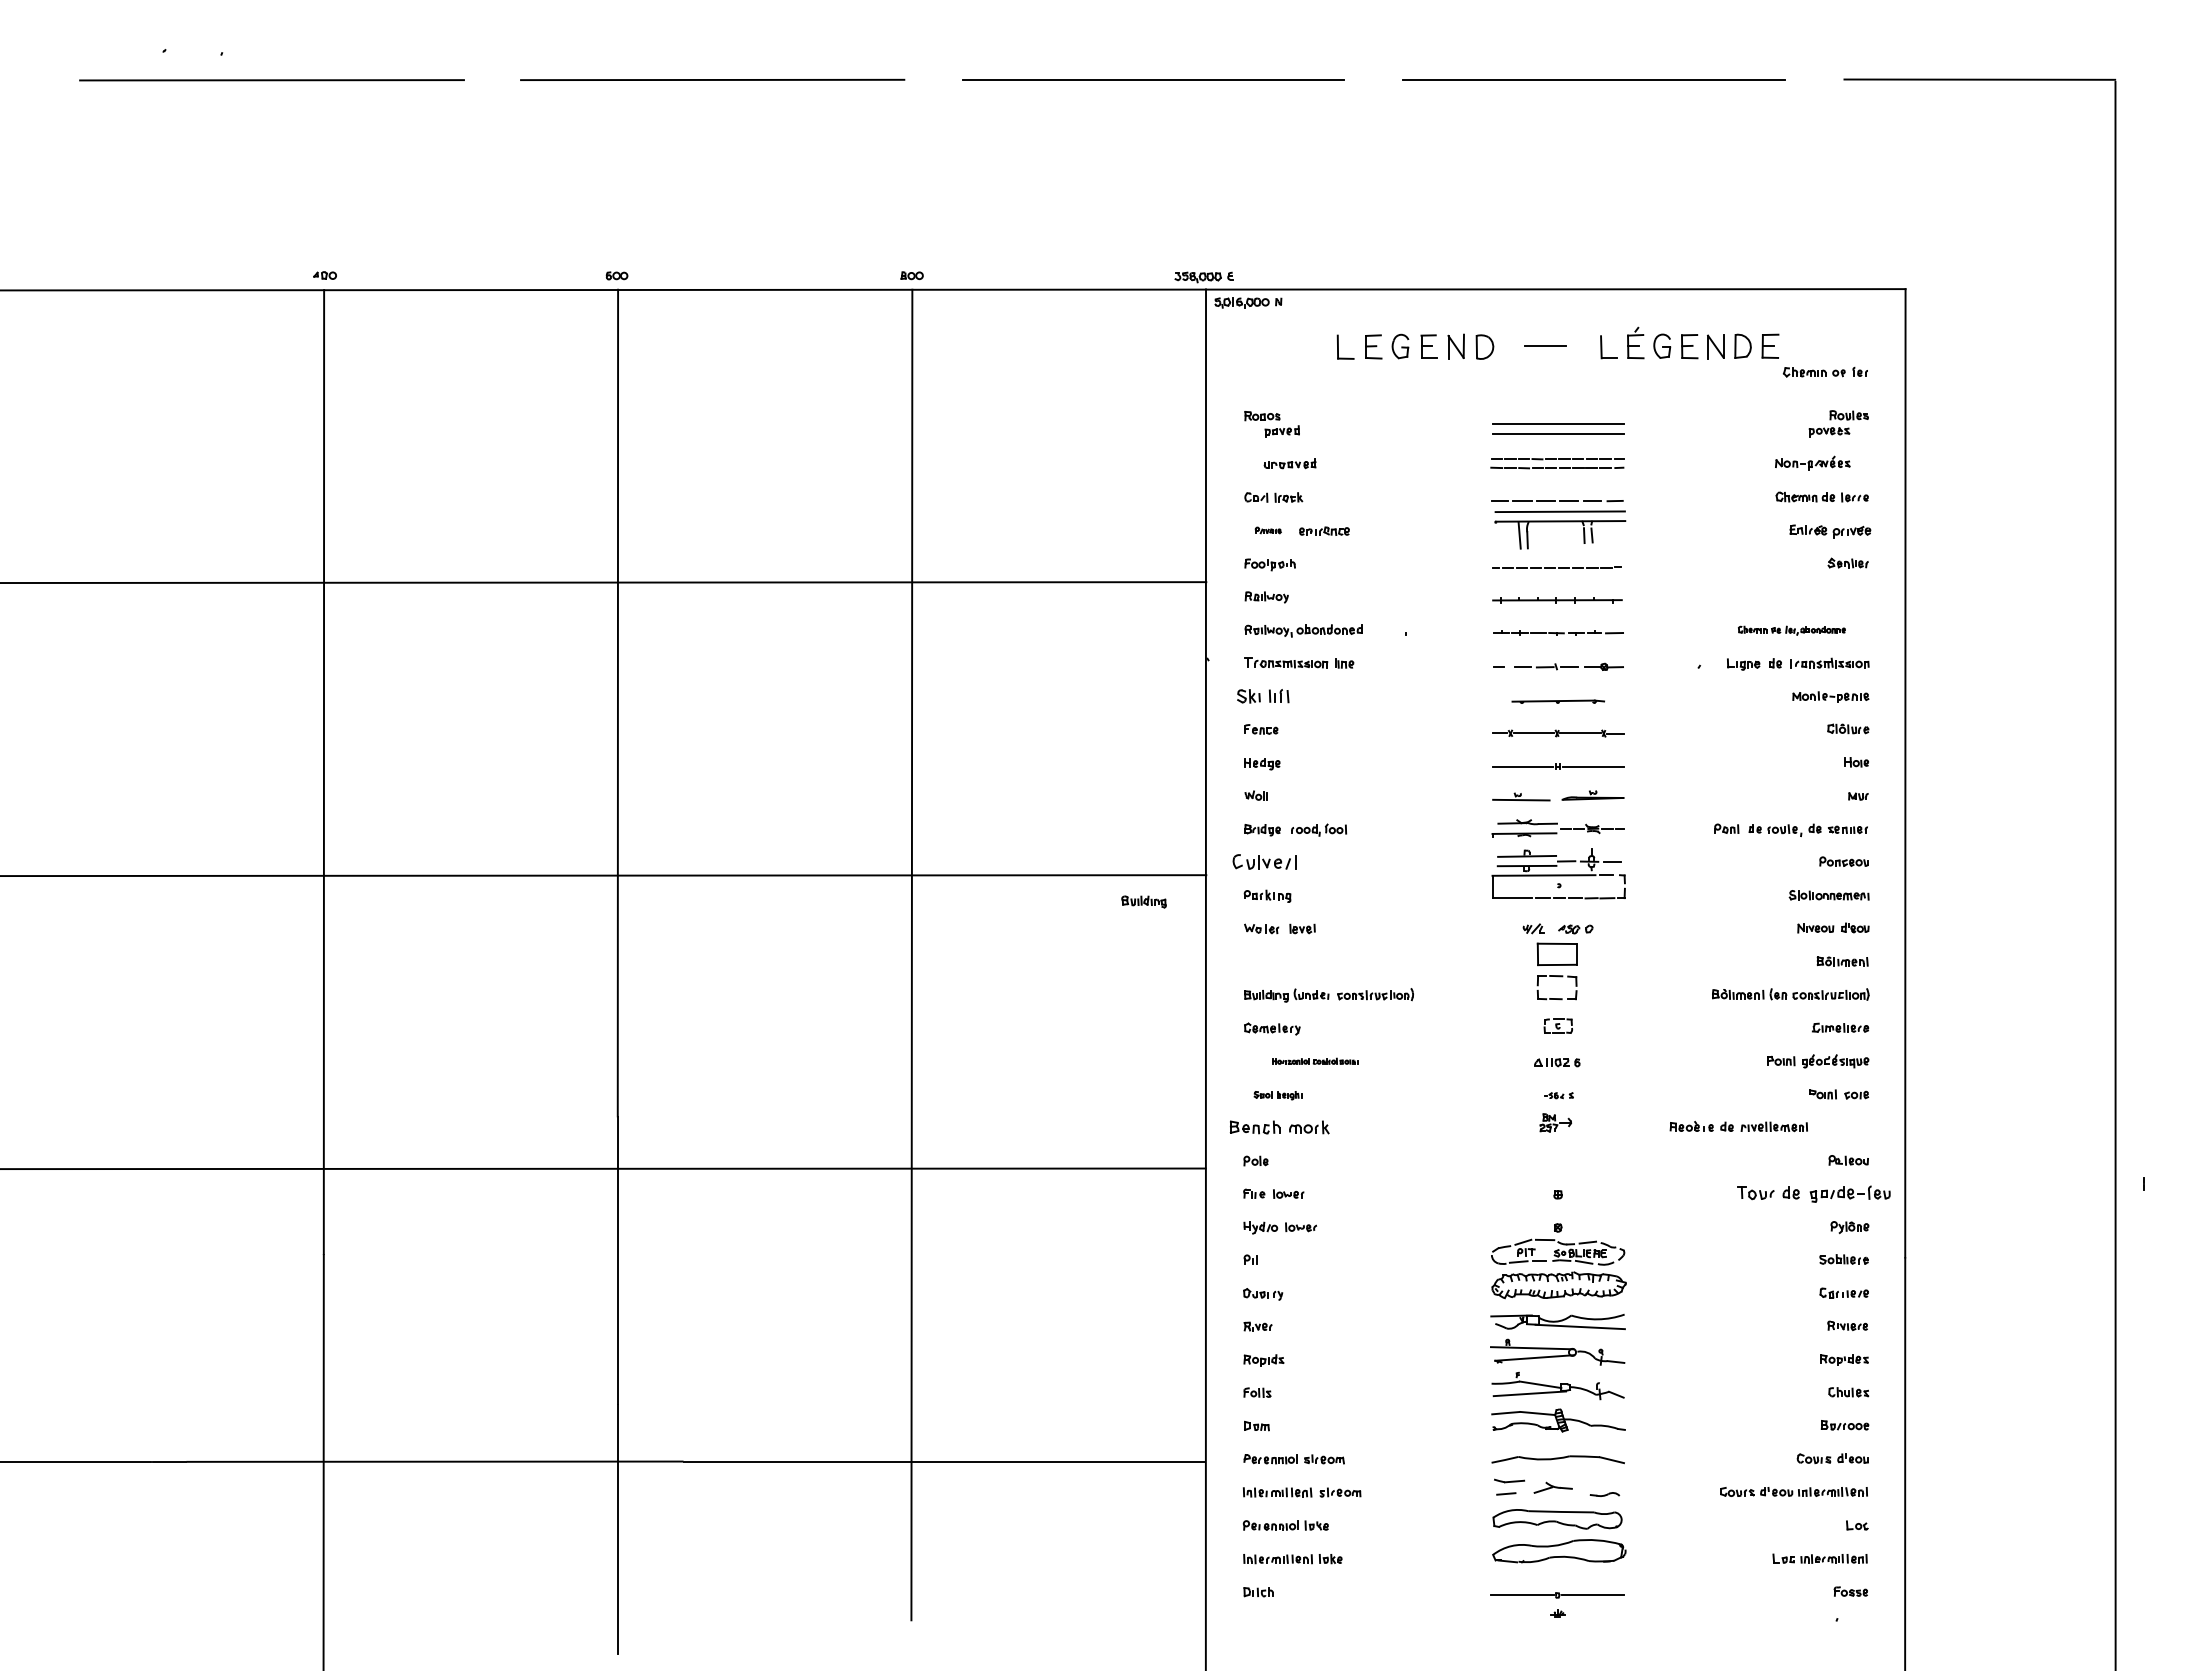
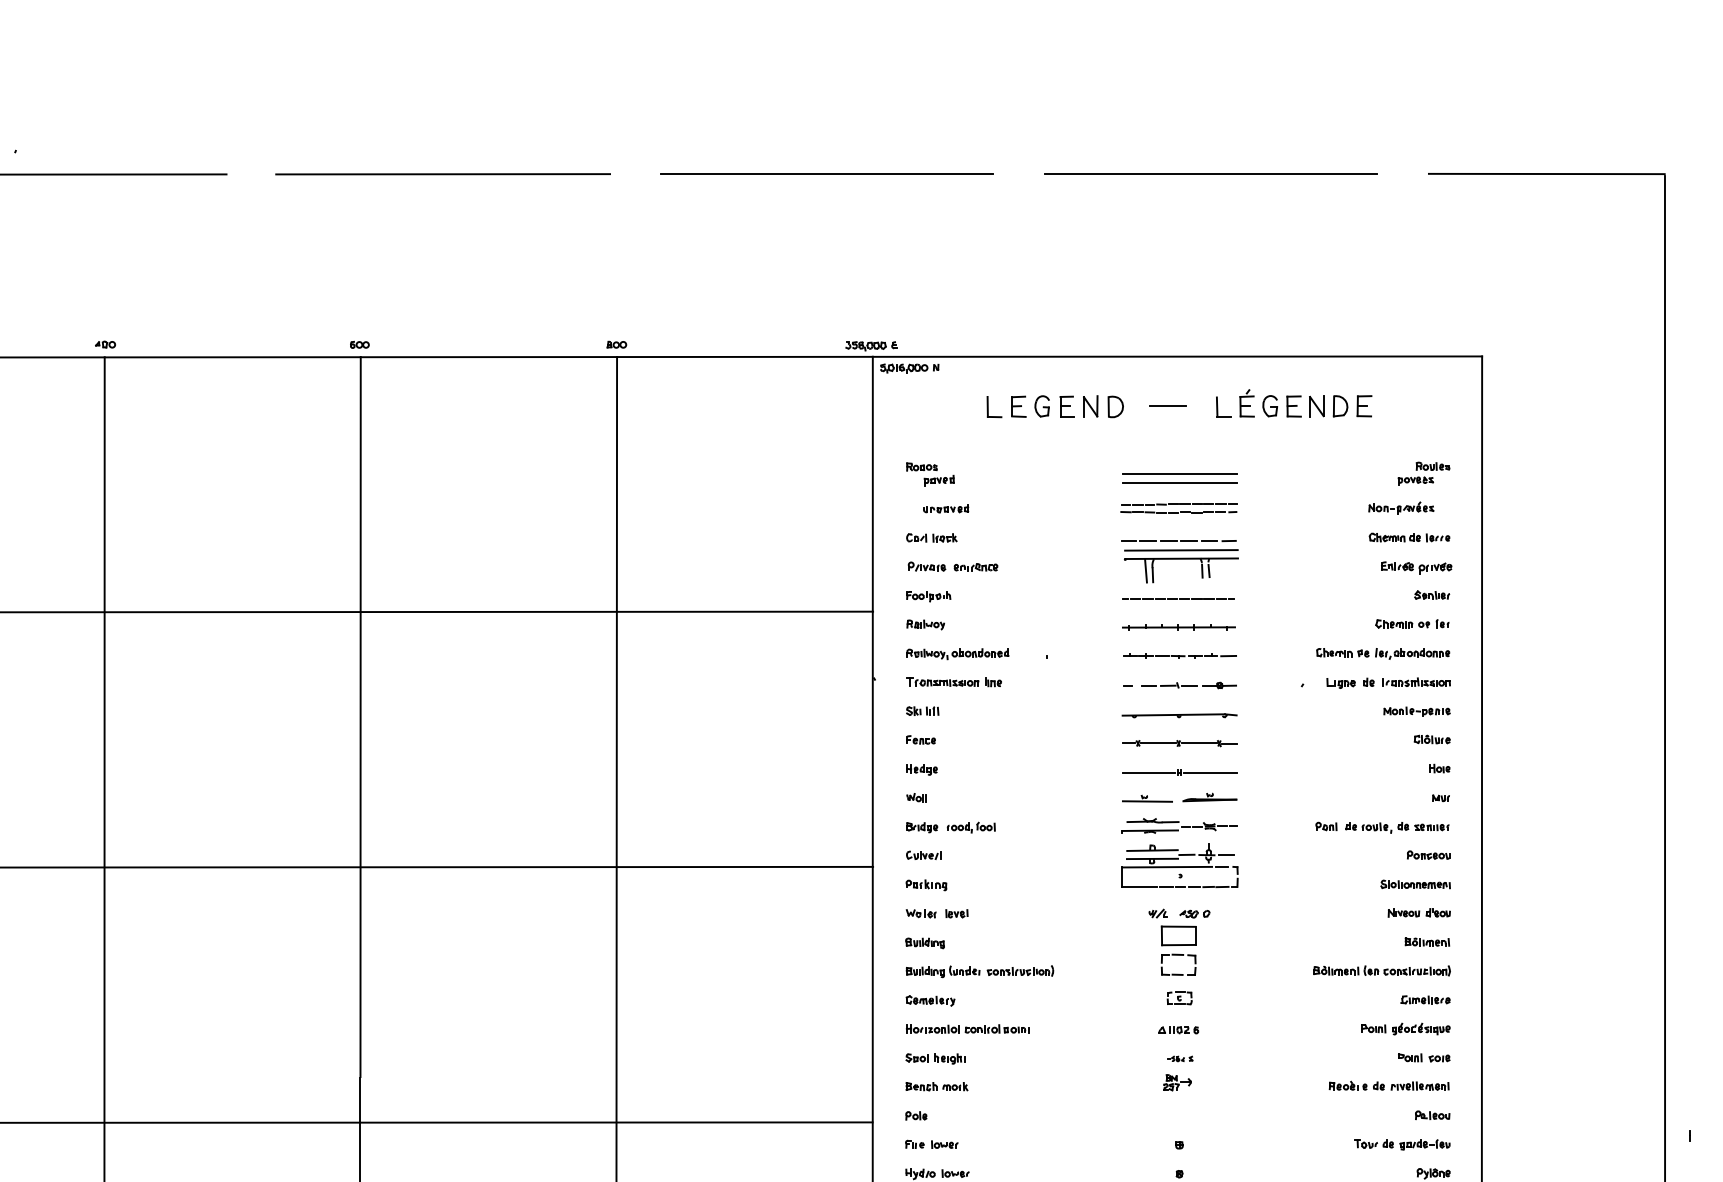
part: (1824, 371) -> (1411, 623), moved
part: (1268, 530) -> (927, 566), size x1.67
part: (1791, 630) -> (1382, 653), size x1.43
part: (1263, 696) -> (922, 711), size x0.71
part: (1558, 701) -> (1179, 715), size x1.43
part: (1264, 861) -> (923, 854), size x0.62
part: (1143, 901) -> (924, 942), moved
part: (1315, 1061) -> (968, 1029), size x1.67
part: (1277, 1095) -> (935, 1058), size x1.43
part: (1738, 1126) -> (1388, 1085), moved
part: (1279, 1127) -> (936, 1086), size x0.71
part: (1814, 1194) -> (1402, 1145), size x0.71

